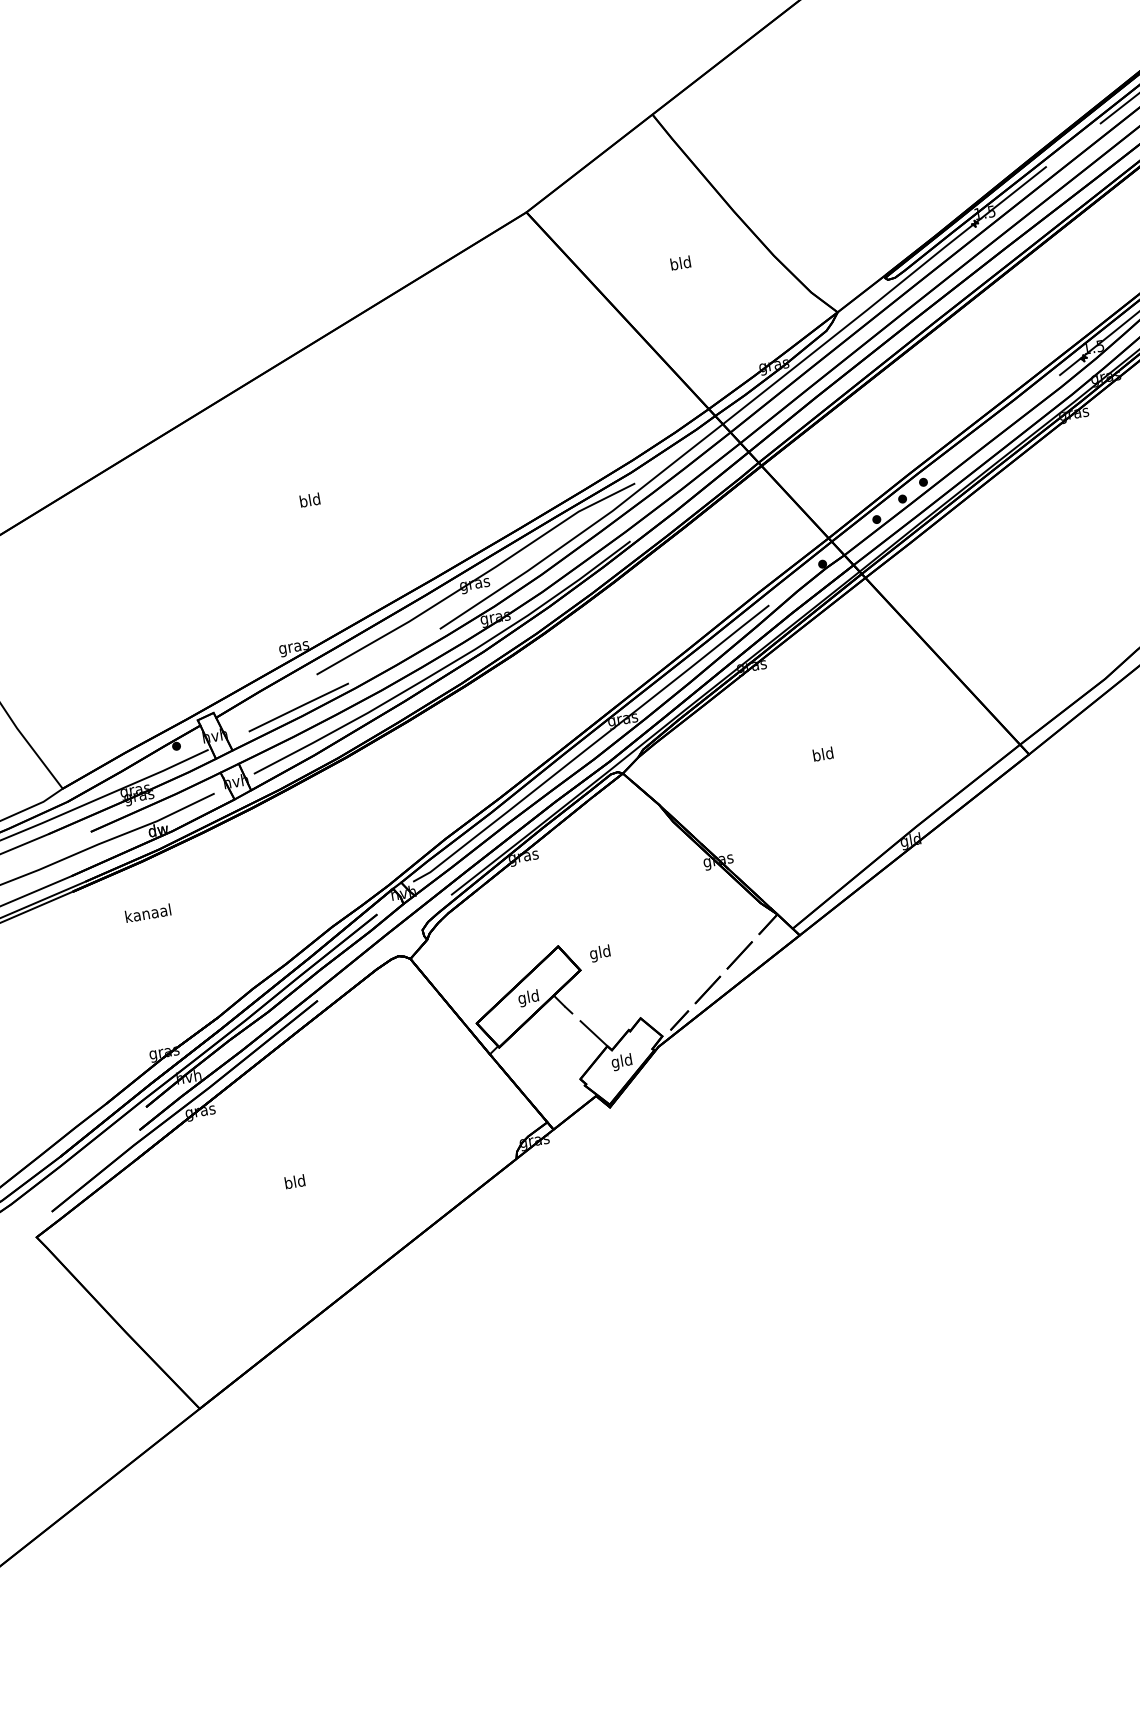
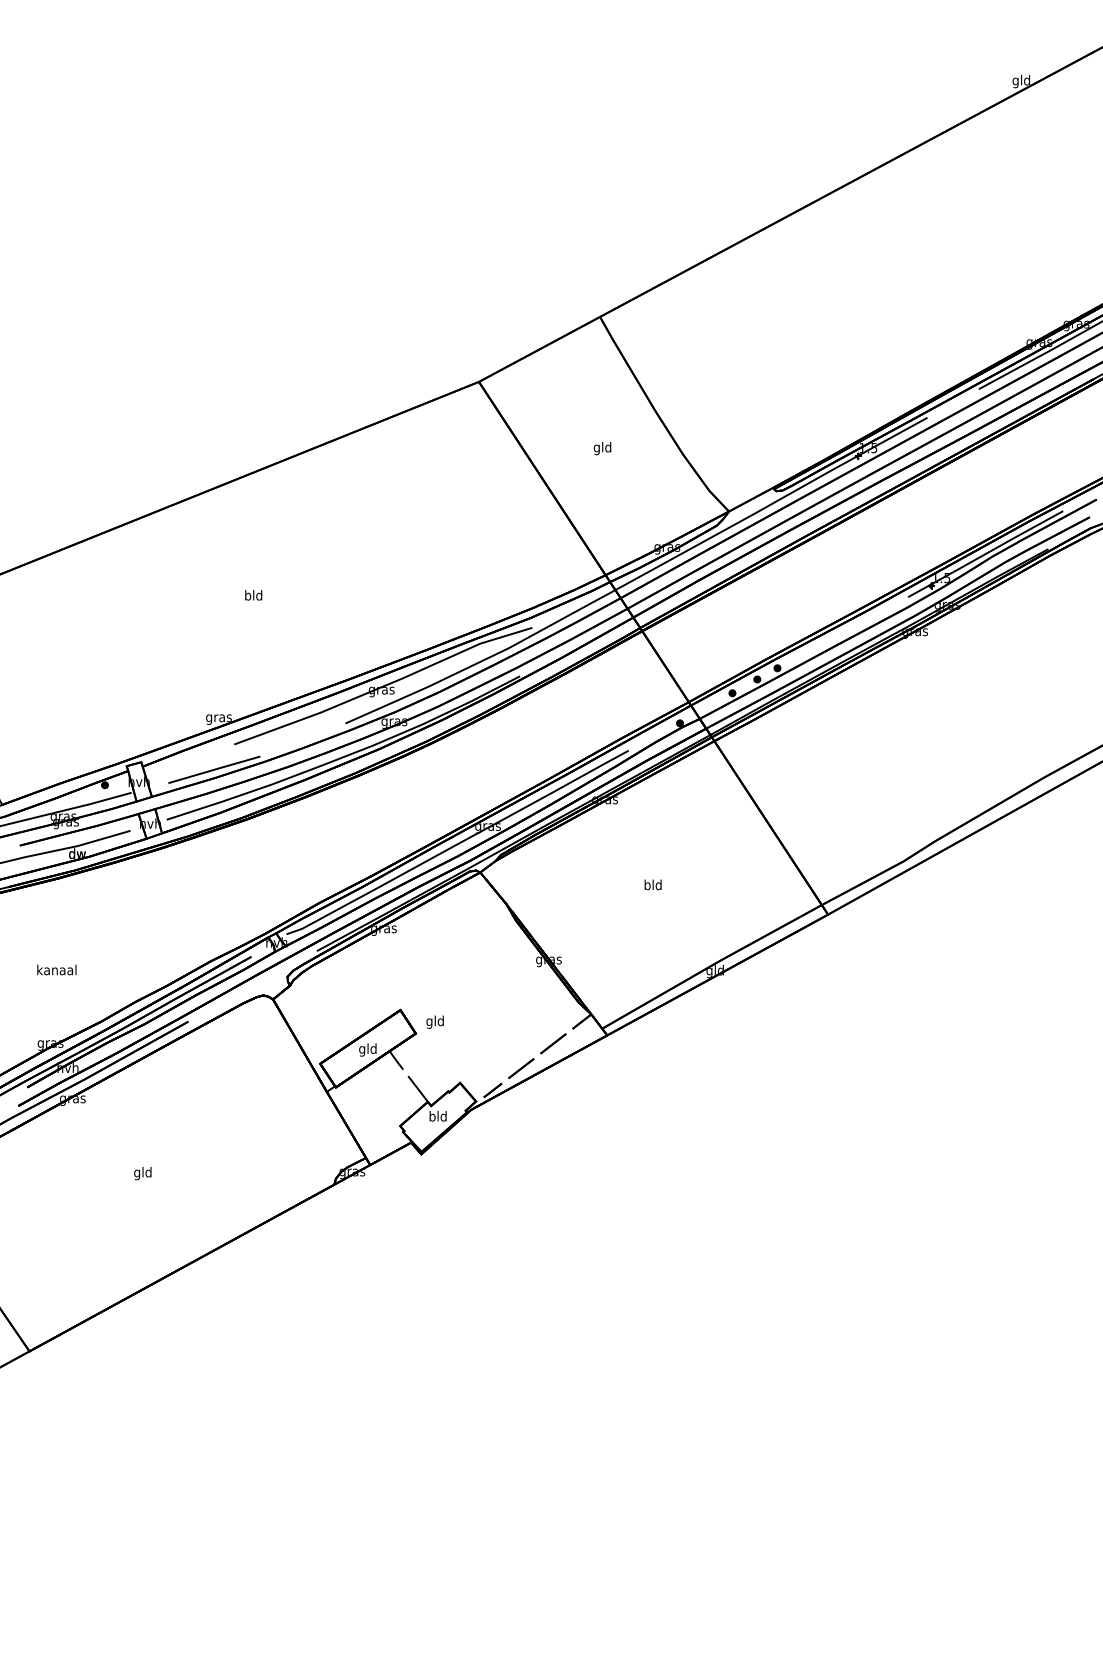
text: (673, 265) -> (596, 448), bld -> gld
text: (147, 912) -> (56, 969), moved
text: (615, 1063) -> (432, 1117), gld -> bld
text: (288, 1184) -> (137, 1173), bld -> gld

